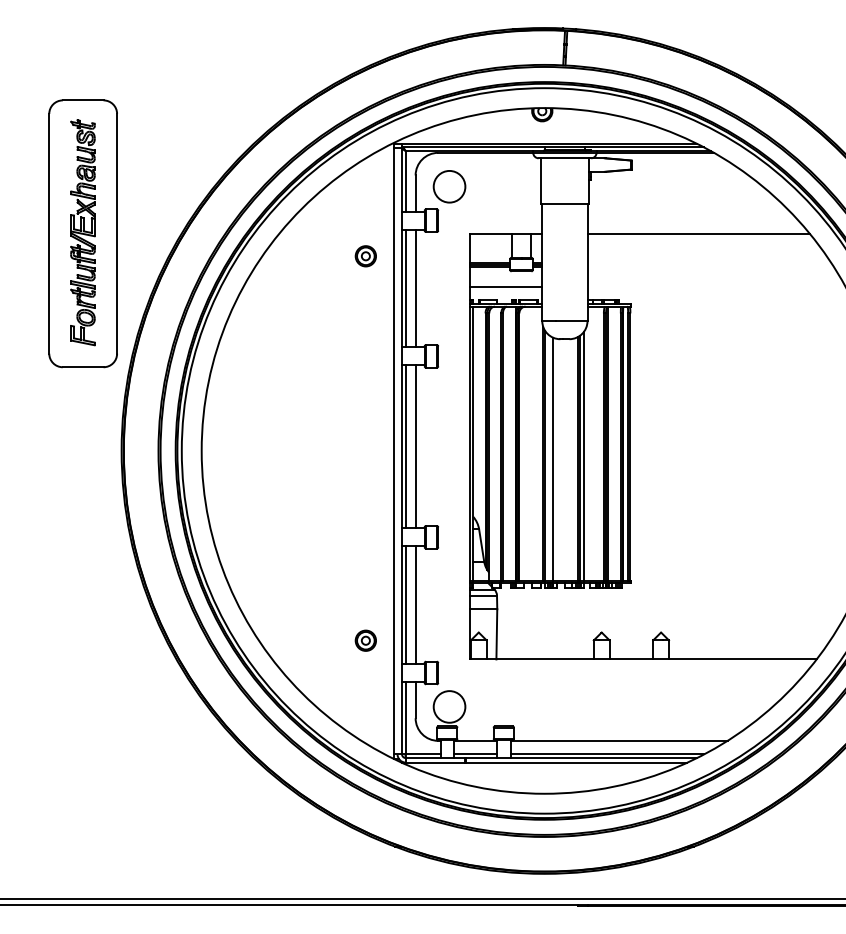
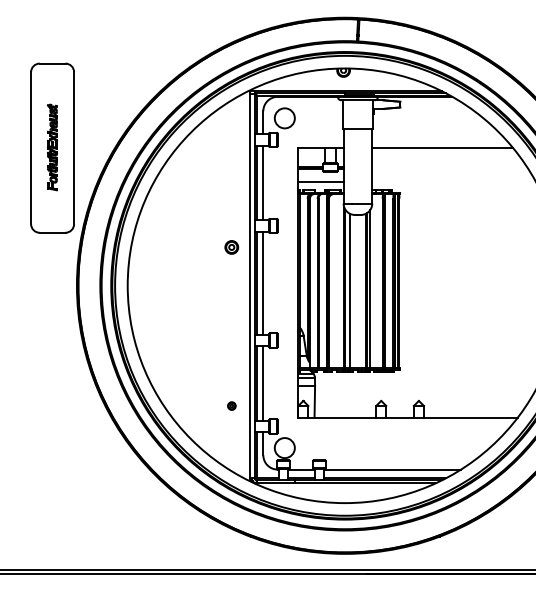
part: (83, 232) -> (52, 147), size x0.6
part: (365, 256) -> (231, 247), moved
part: (365, 639) -> (231, 405), size x0.6

